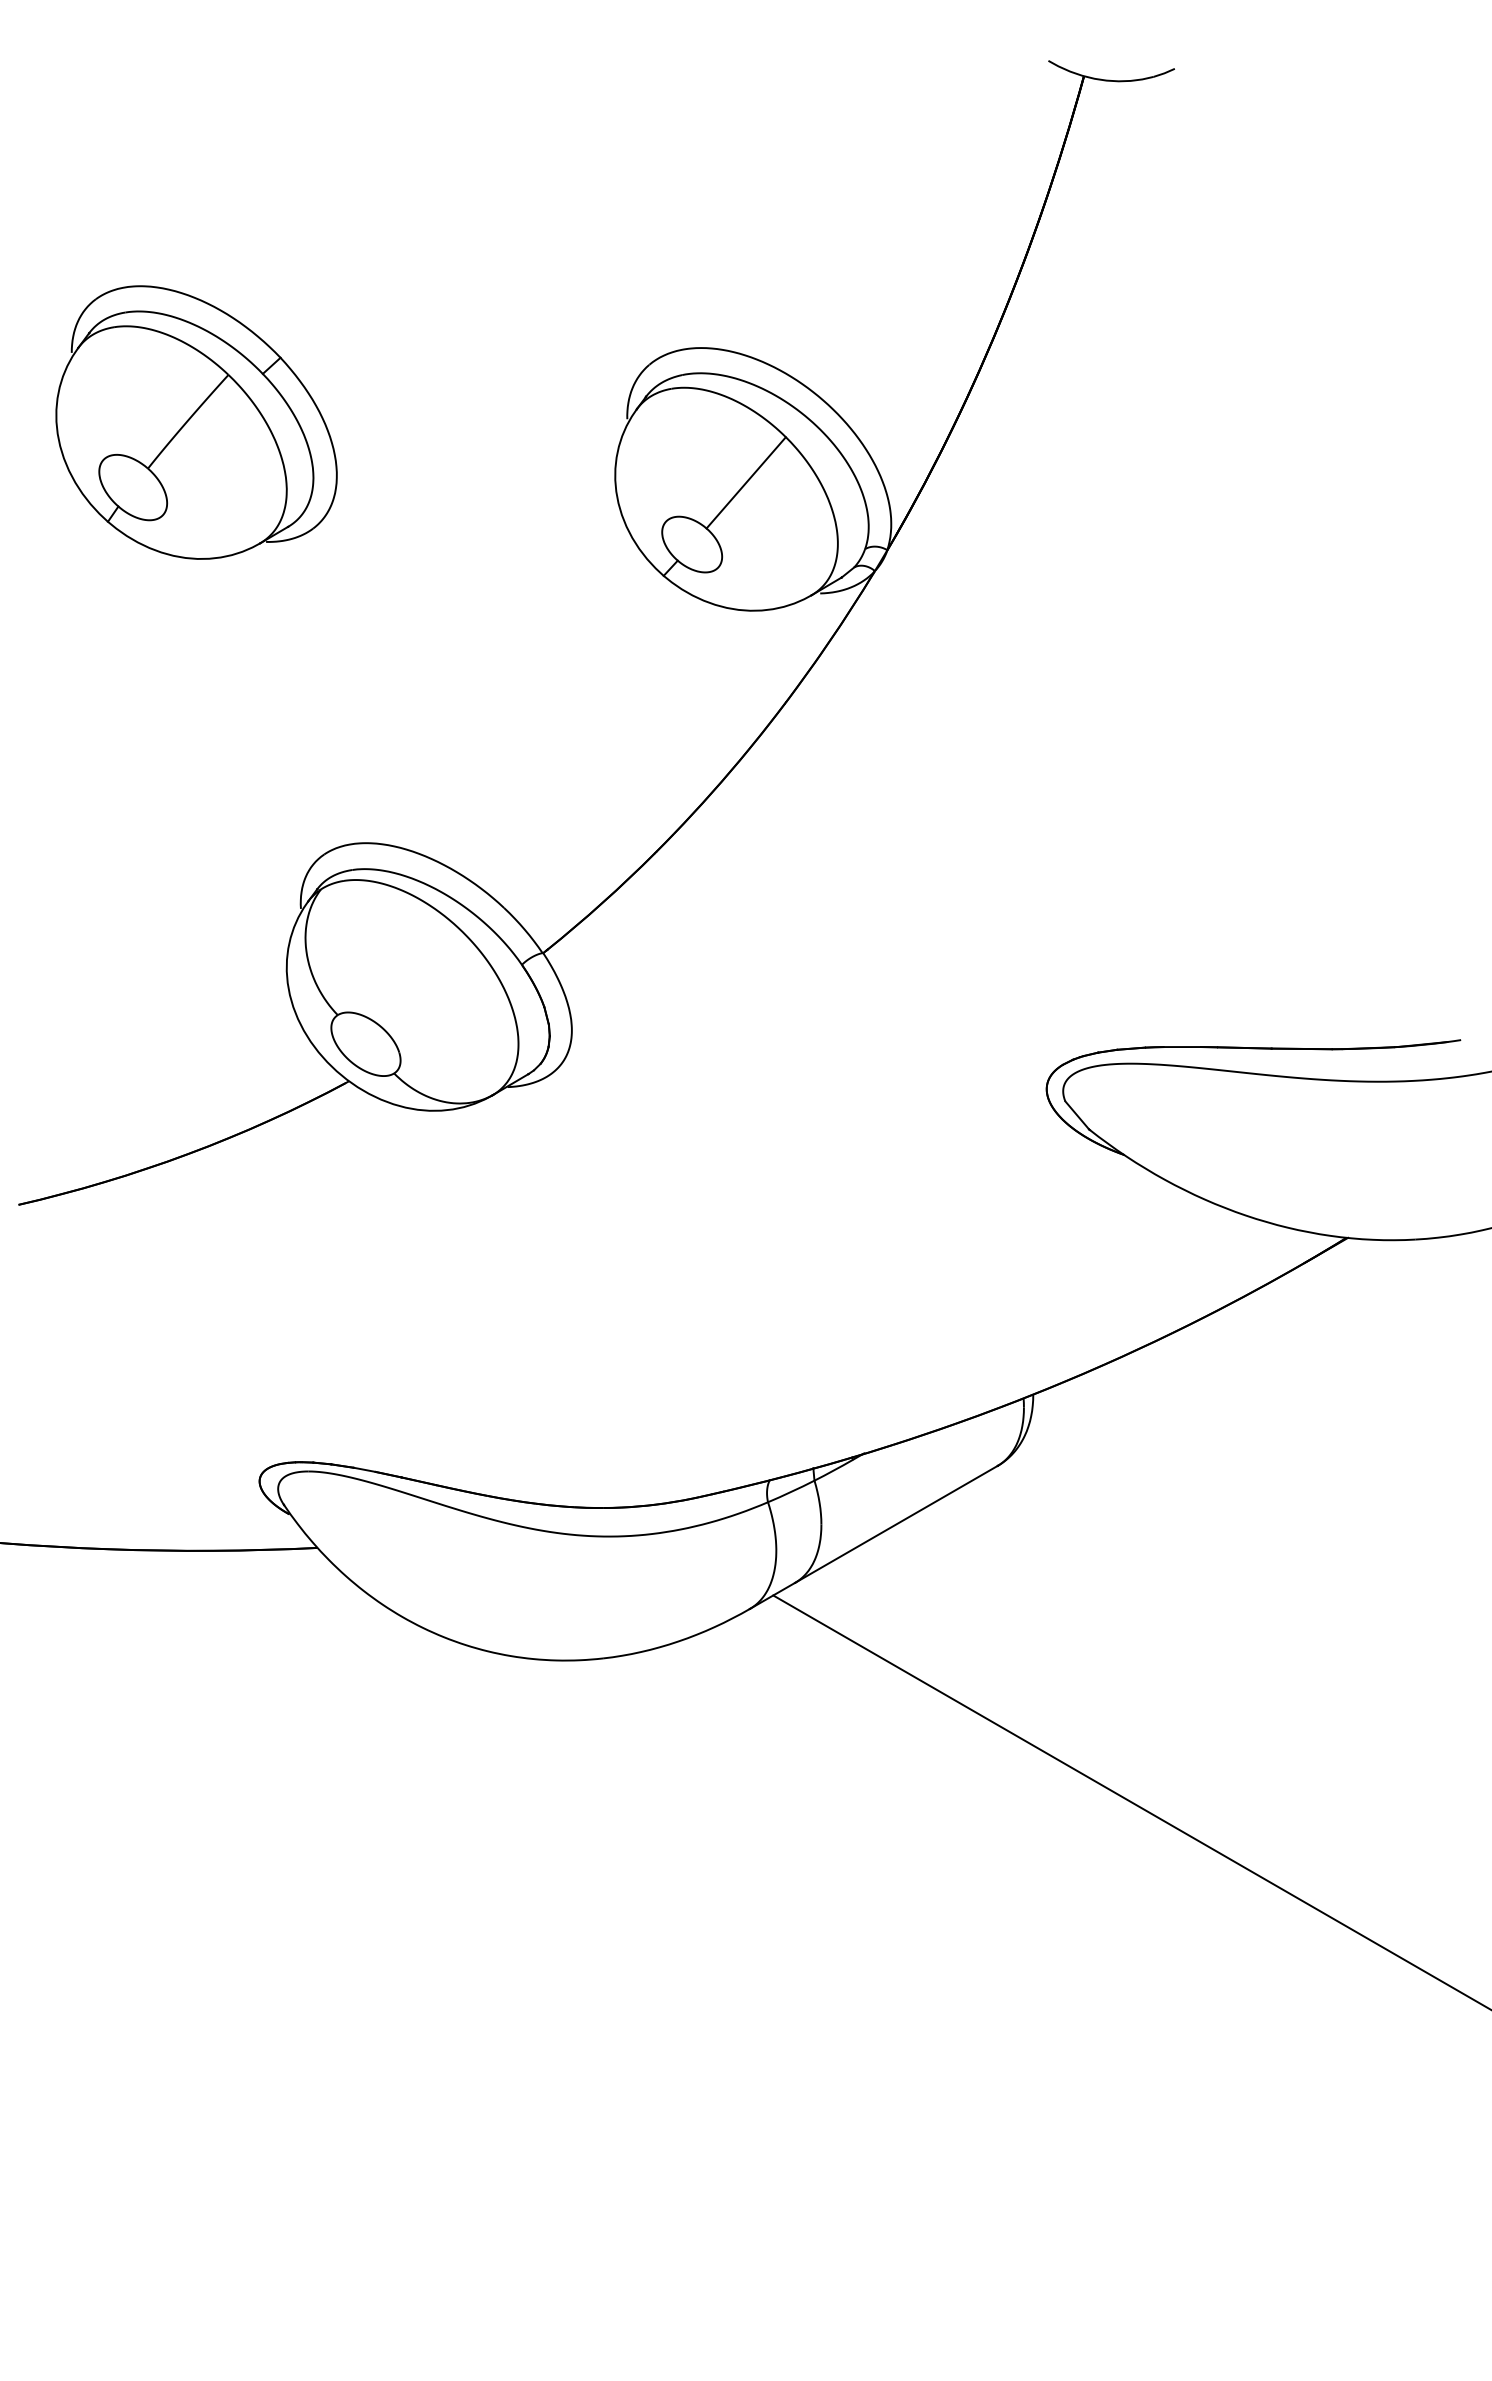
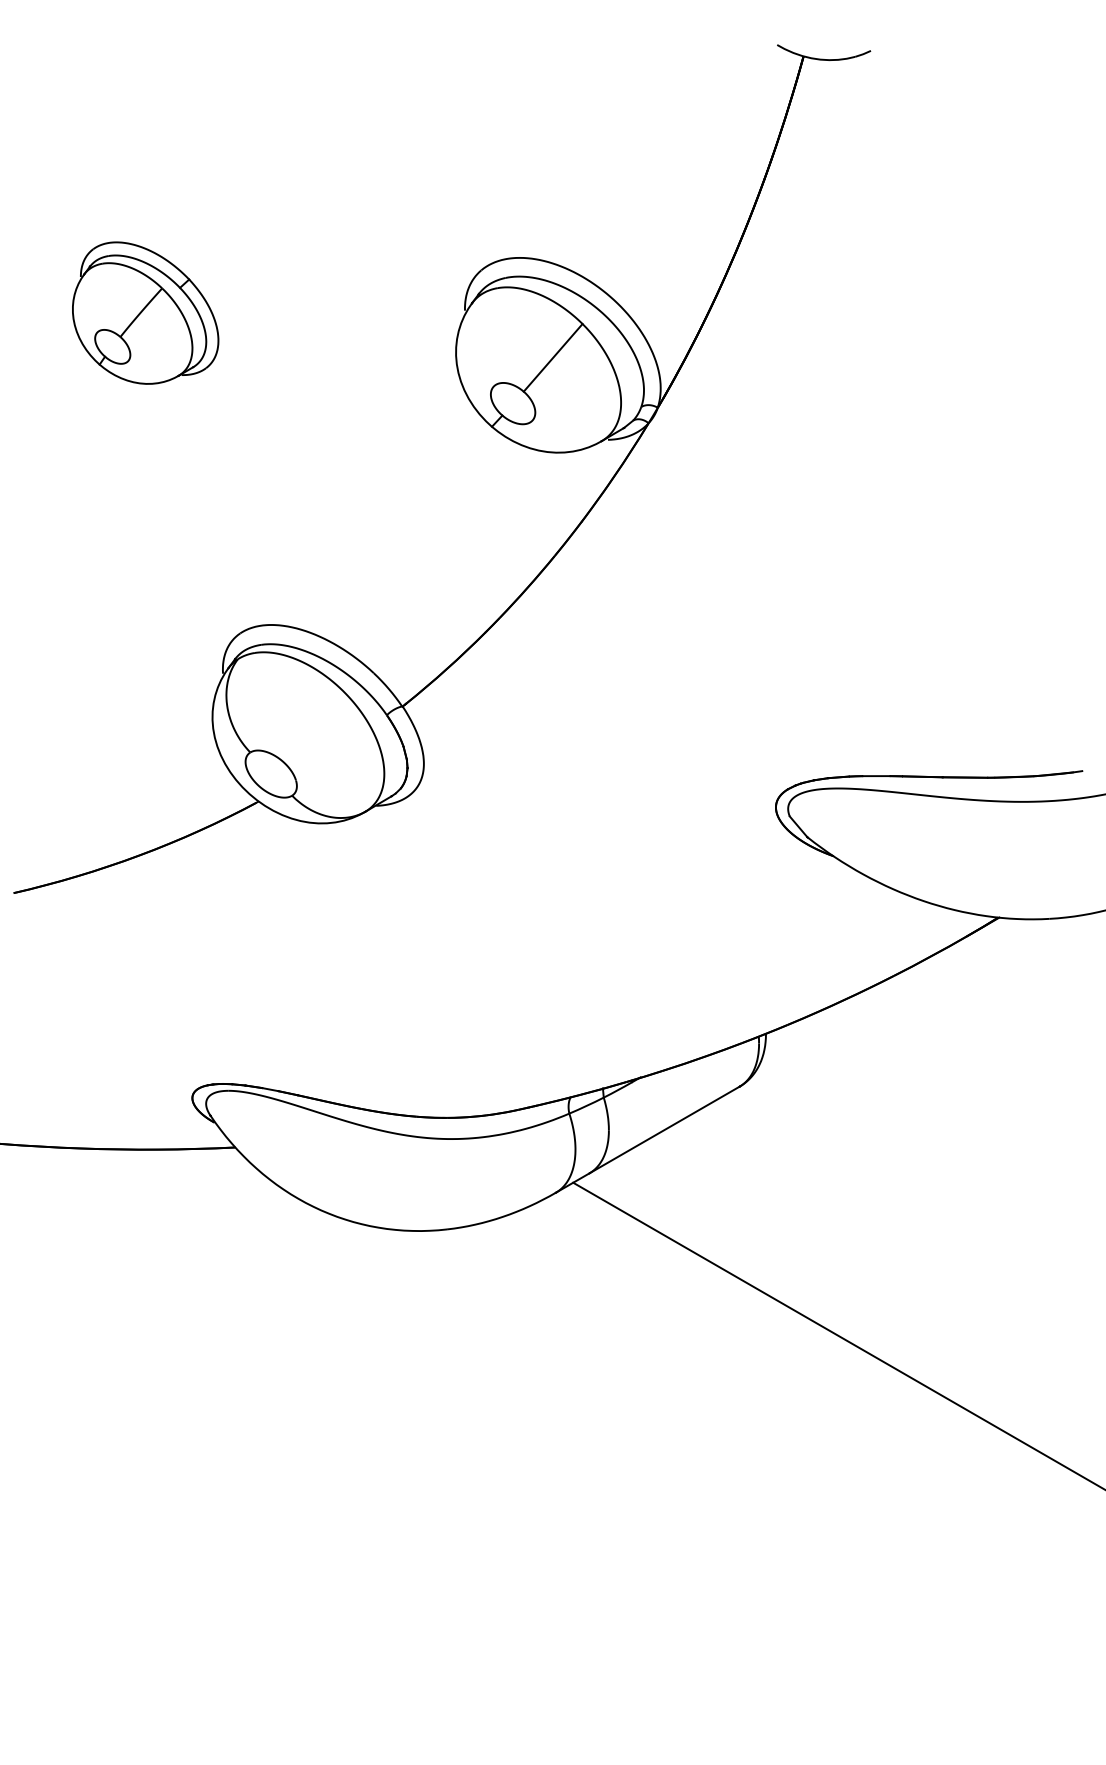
part: (196, 422) -> (145, 313), size x0.7

